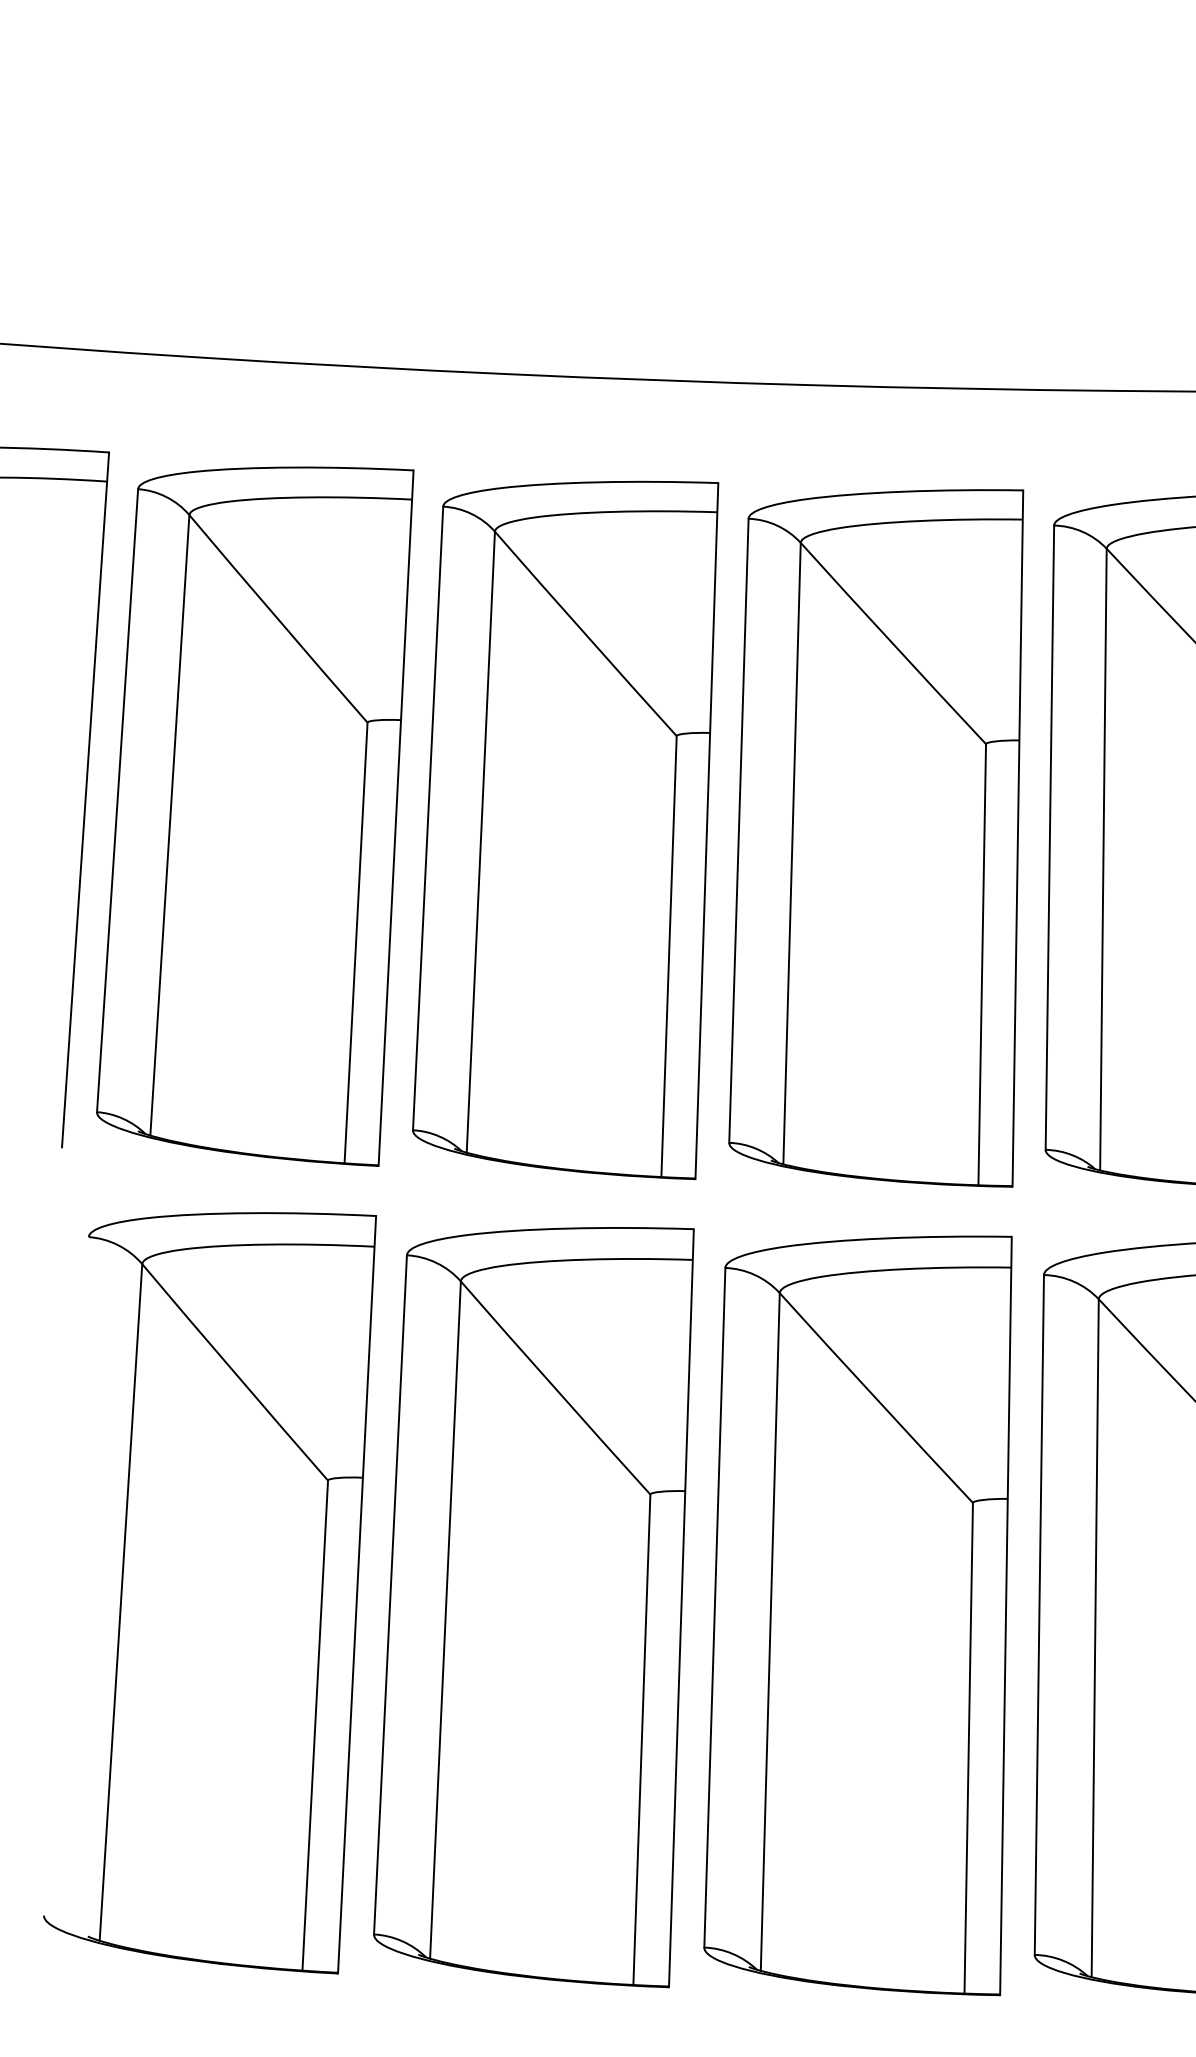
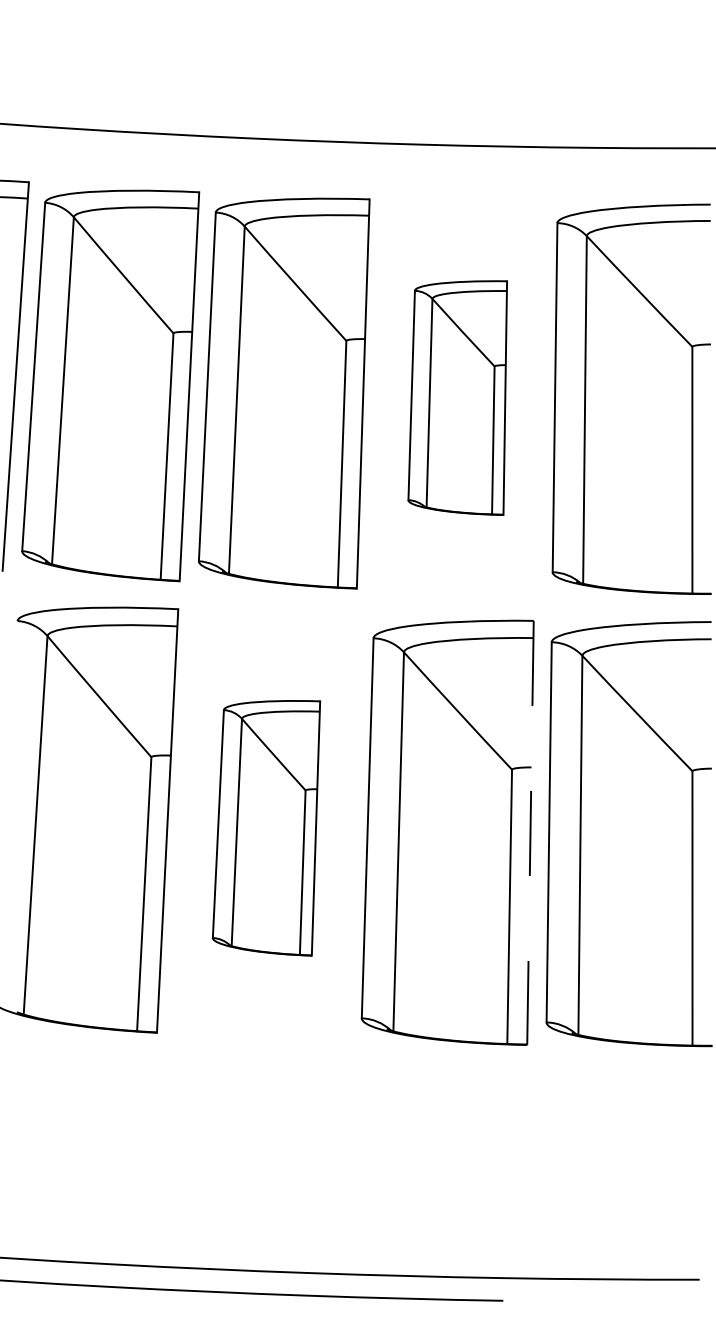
part: (875, 837) -> (457, 397), size x0.6
part: (533, 1608) -> (266, 828), size x0.6
line: (1005, 1617) -> (530, 833), solid -> dashed

